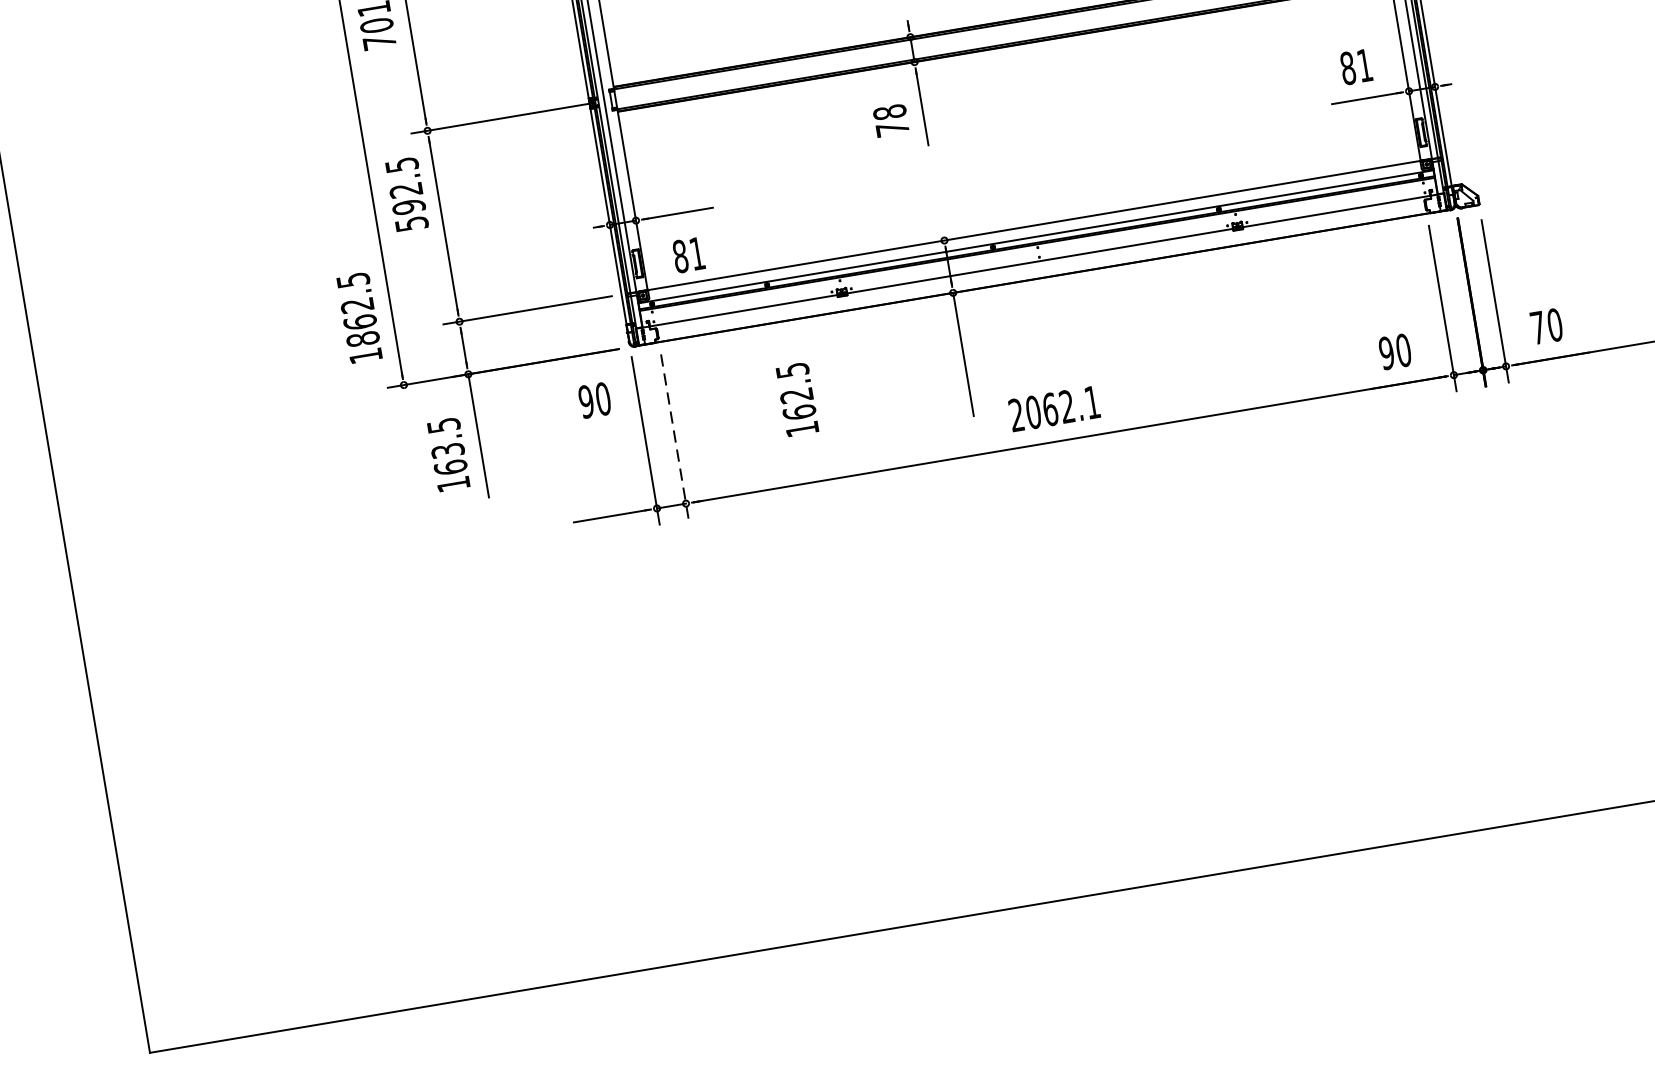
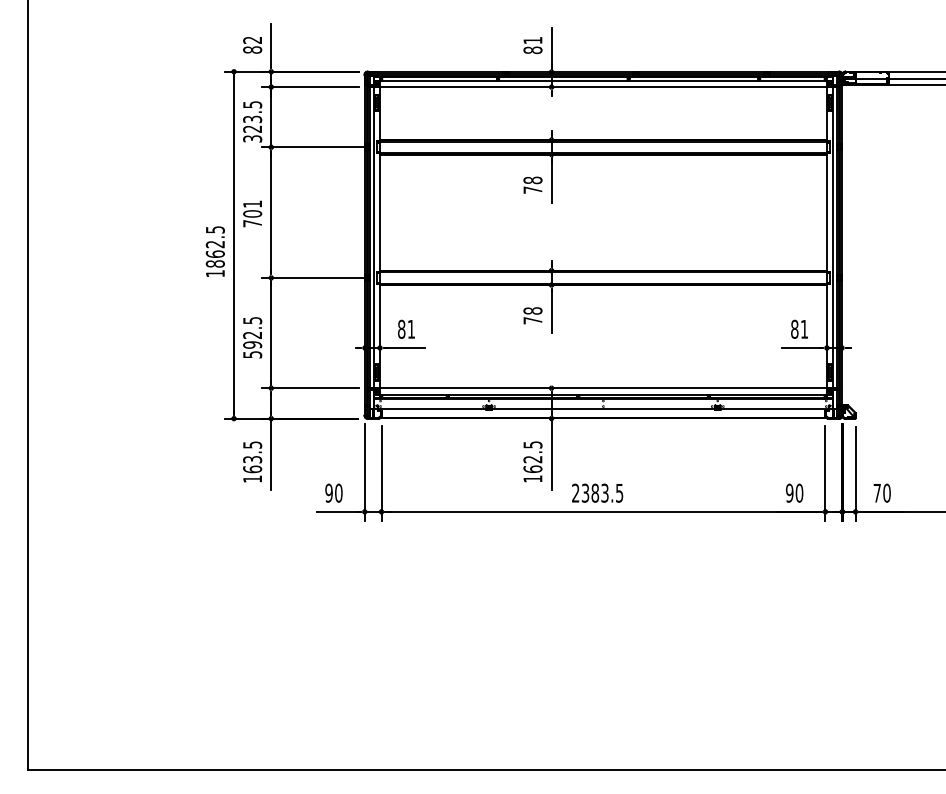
text: (406, 194) -> (252, 337), moved
text: (688, 253) -> (406, 328), moved
text: (357, 317) -> (214, 251), moved
text: (593, 399) -> (333, 492), moved
text: (796, 399) -> (532, 461), moved
text: (1062, 406) -> (602, 492), 2062.1 -> 2383.5
line: (674, 437) -> (381, 473), dashed -> solid

